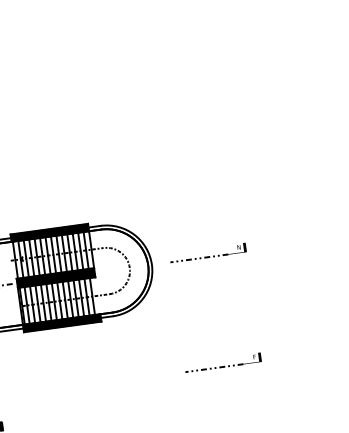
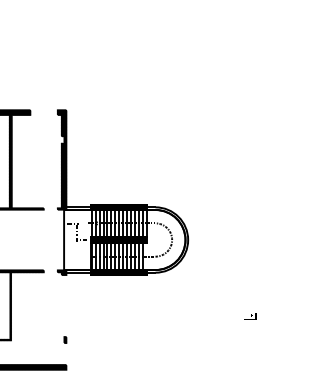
part: (208, 252) -> (229, 236), removed
line: (214, 368) -> (222, 319), removed

